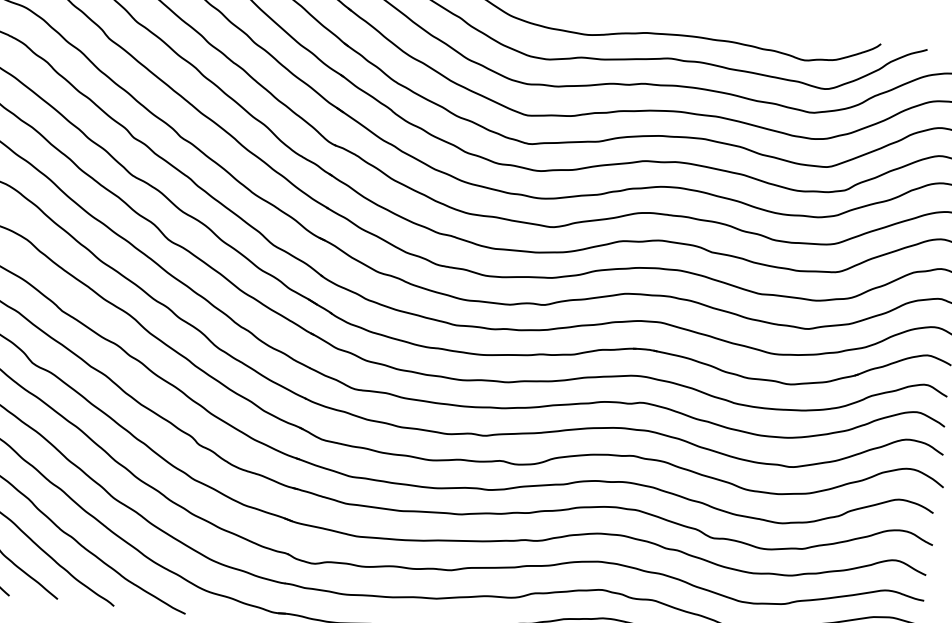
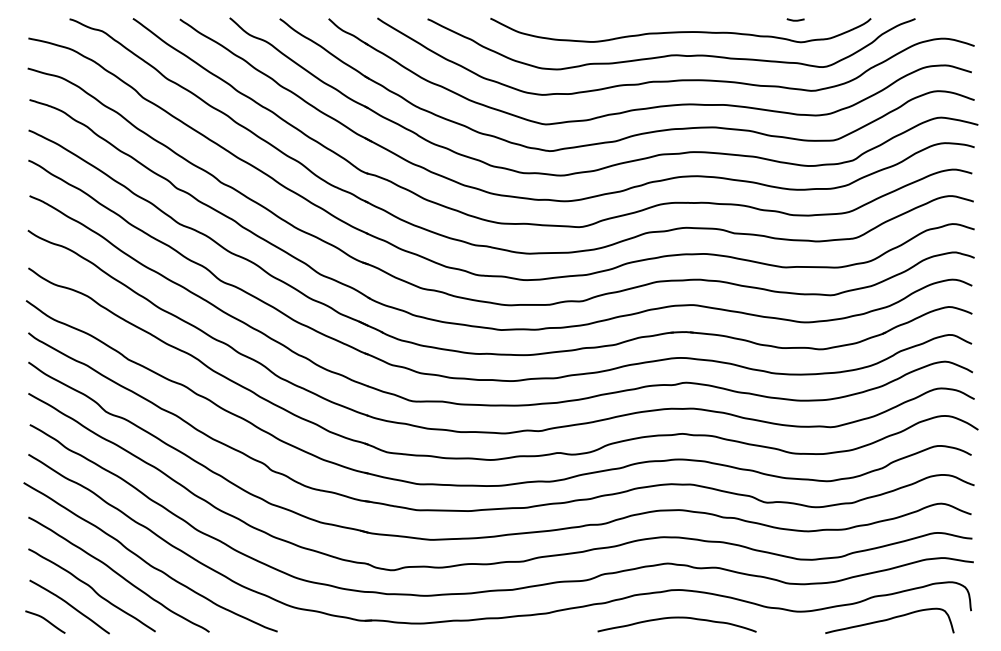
line: (801, 35) -> (795, 19), added

